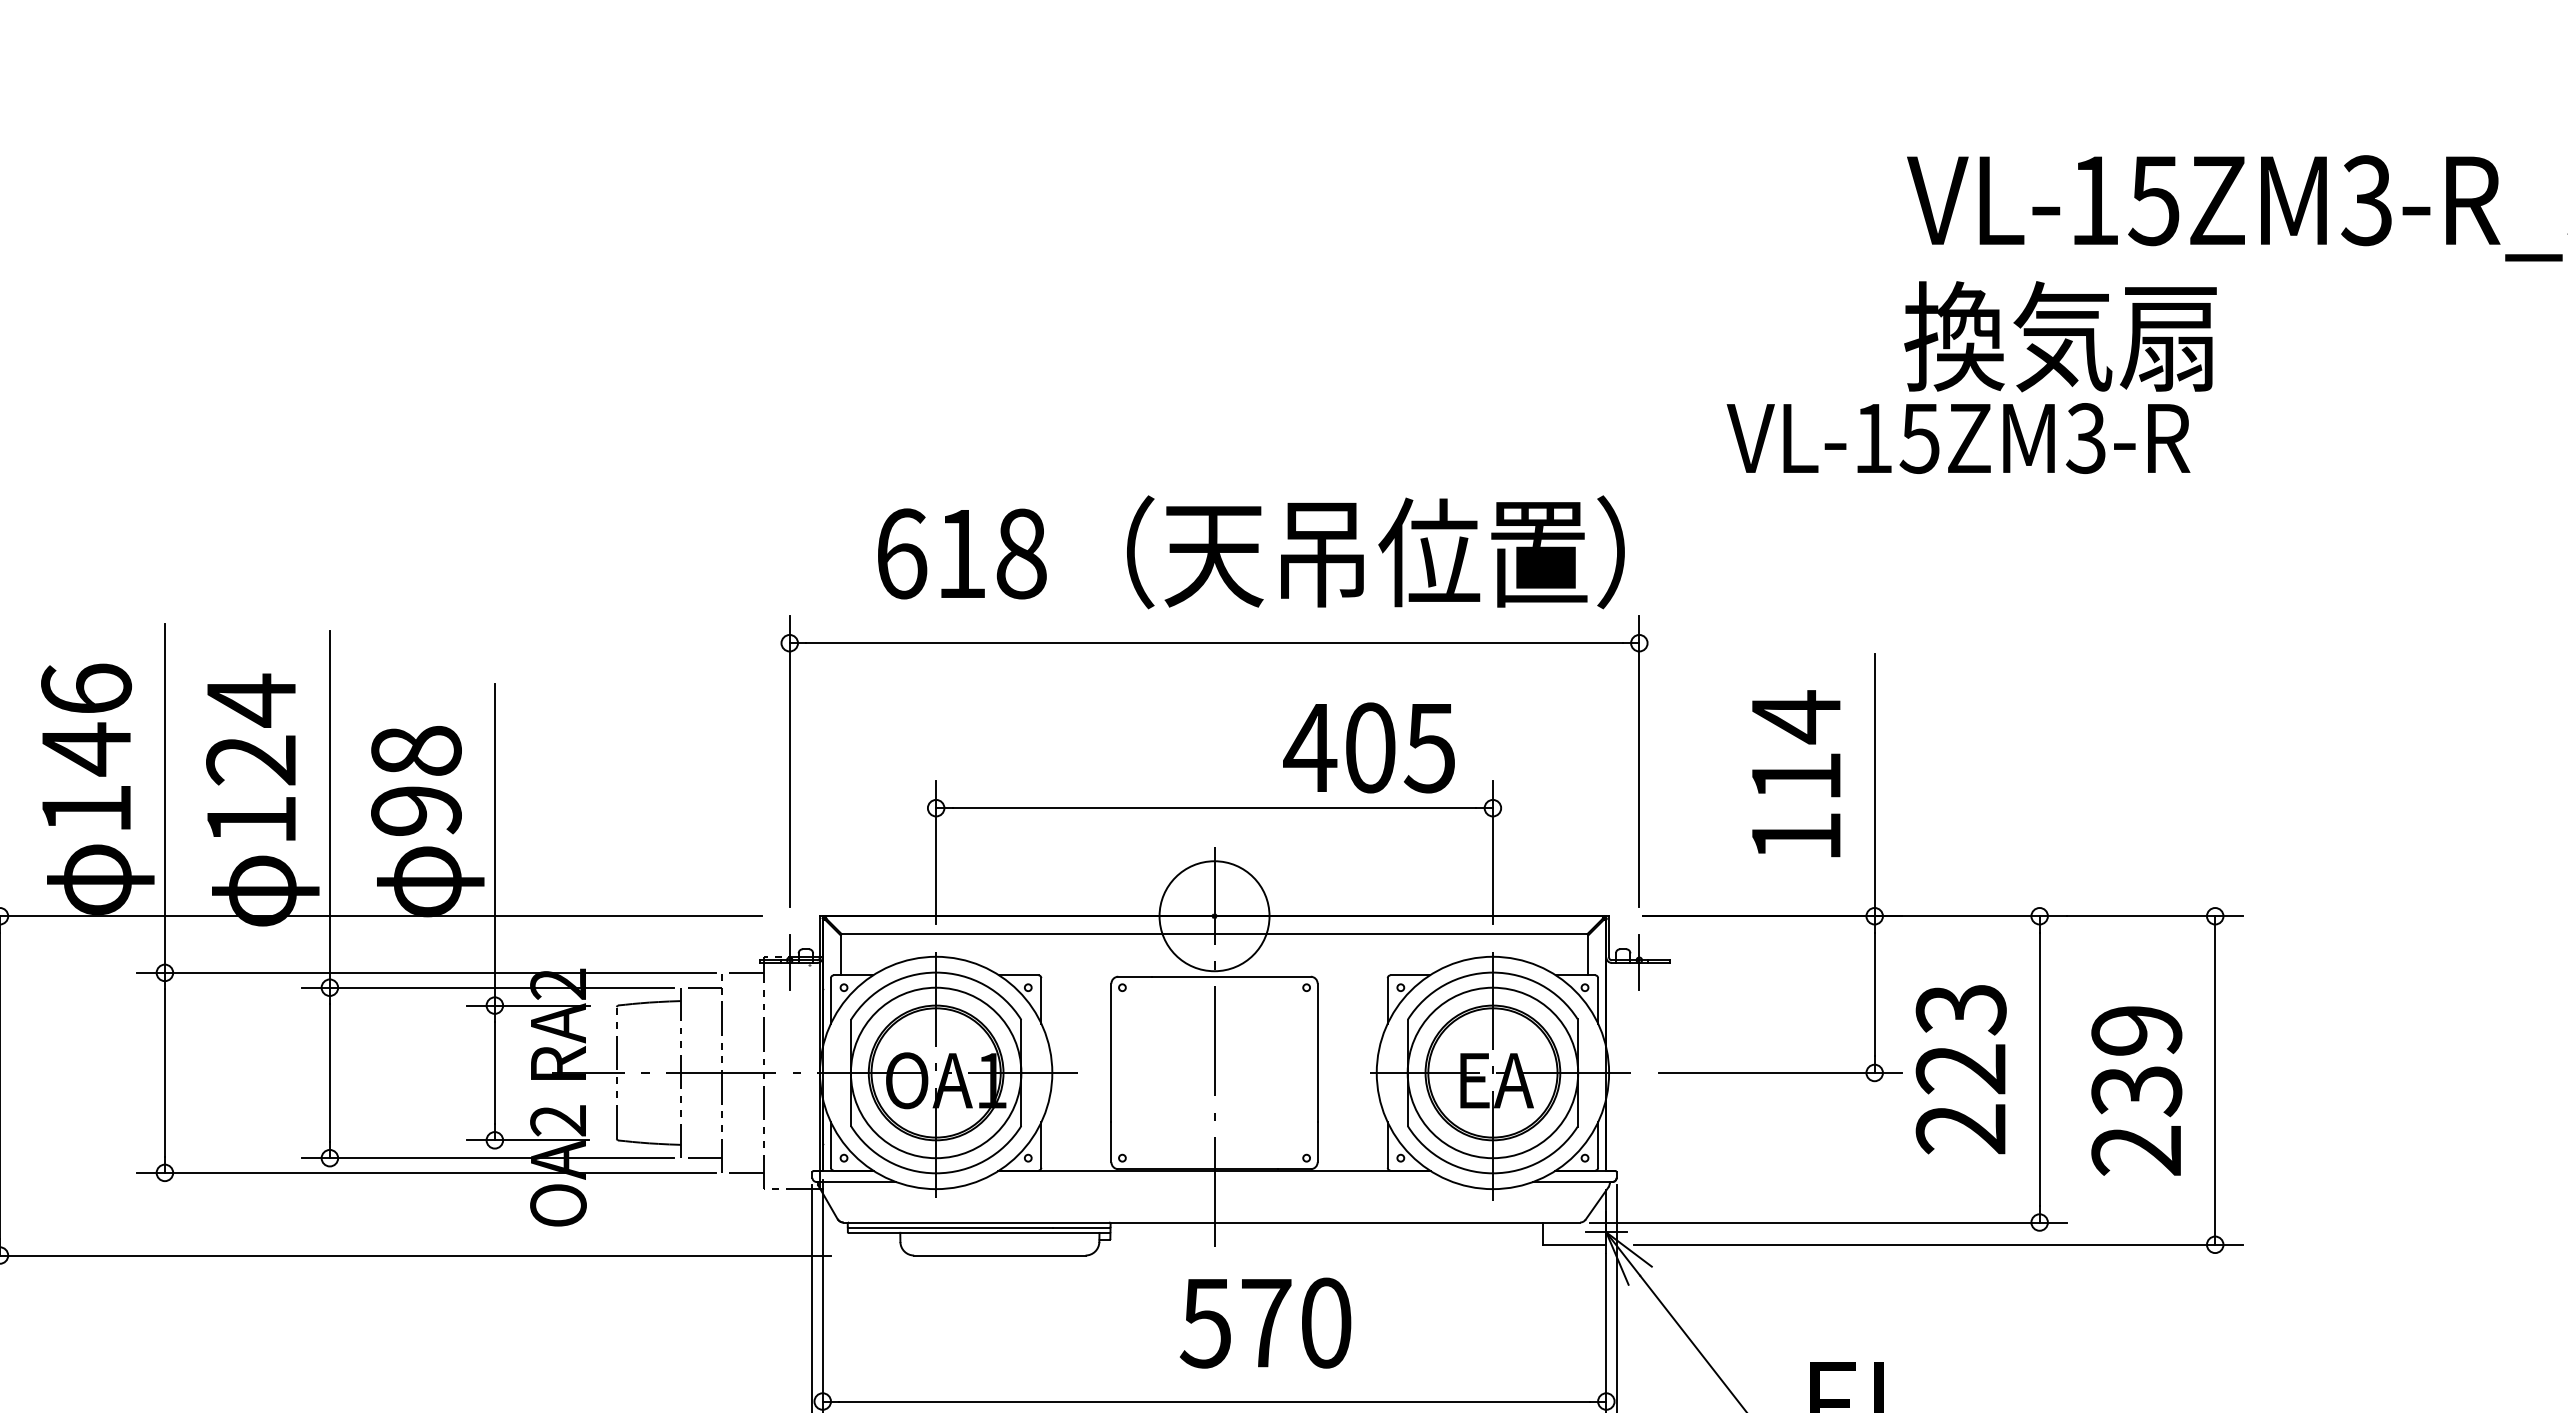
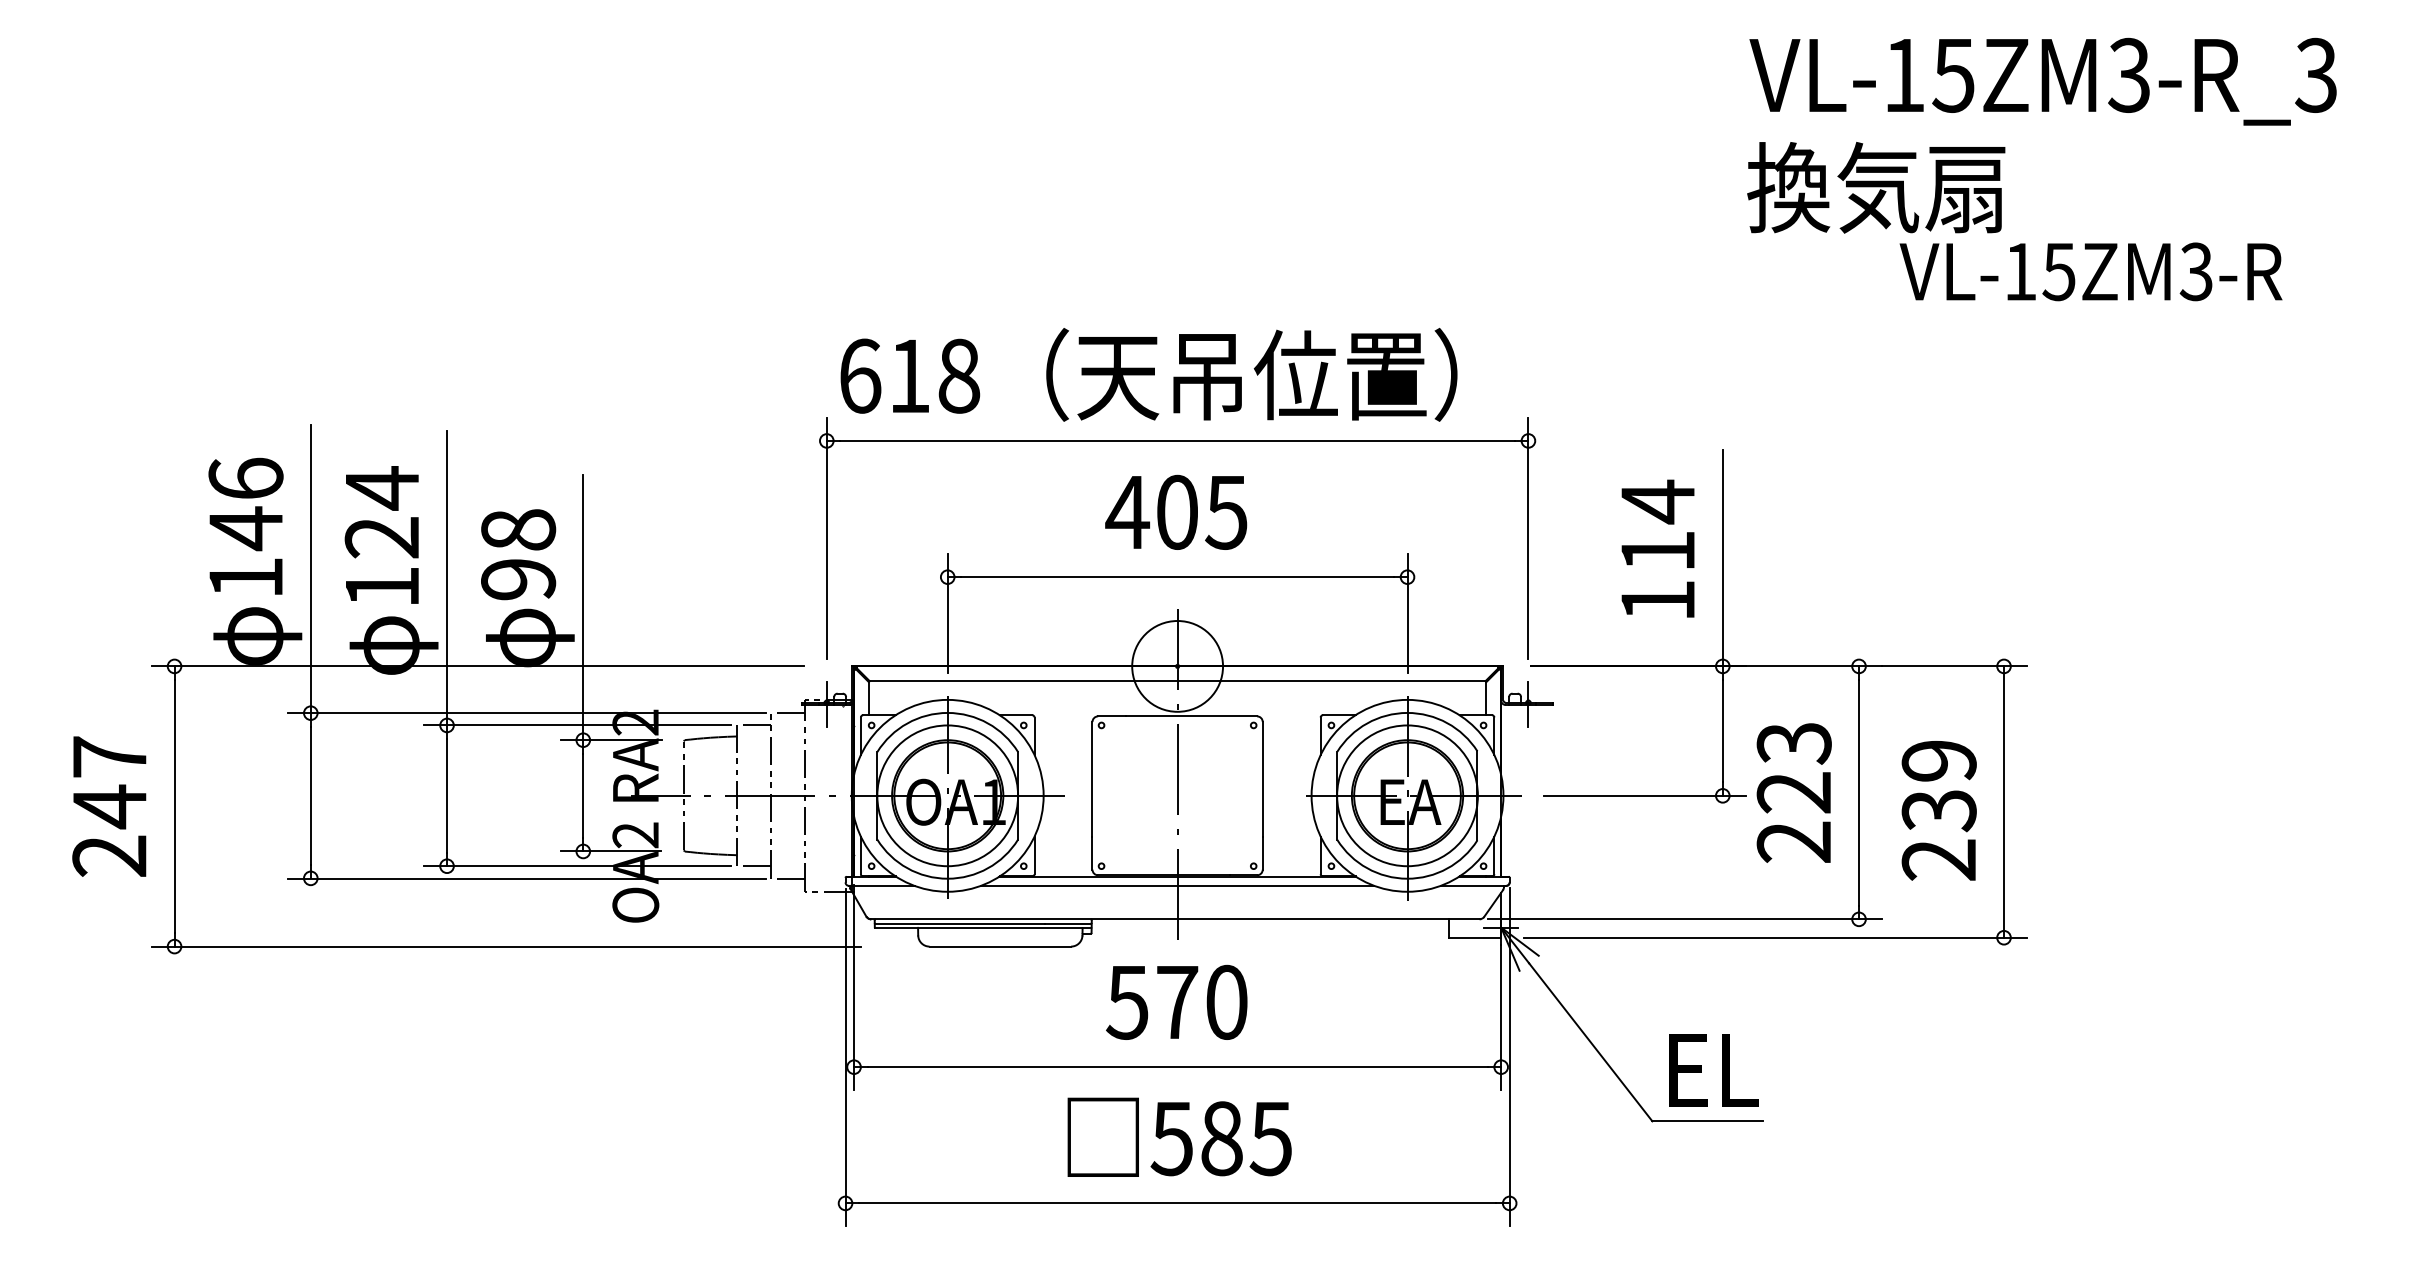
text: (1957, 438) -> (2090, 271), moved
text: (1250, 551) -> (1148, 374), moved
text: (1369, 746) -> (1176, 511), moved
line: (1214, 1181) -> (1177, 885), added
text: (1265, 1322) -> (1176, 1001), moved

